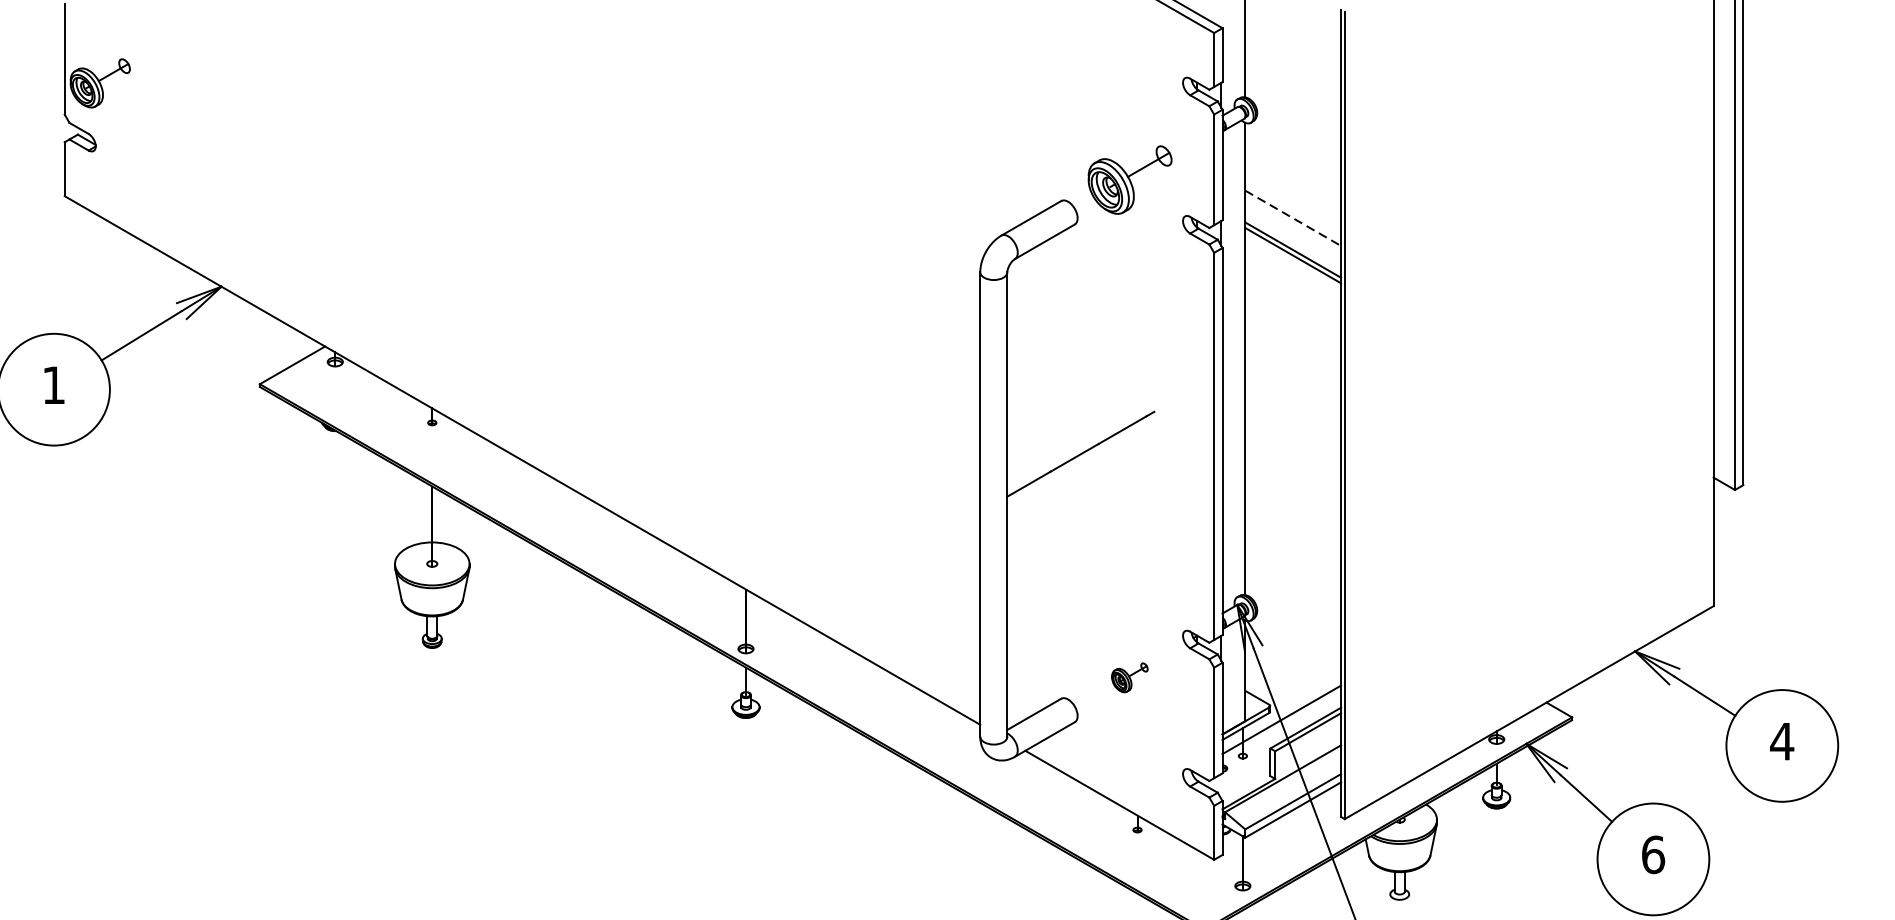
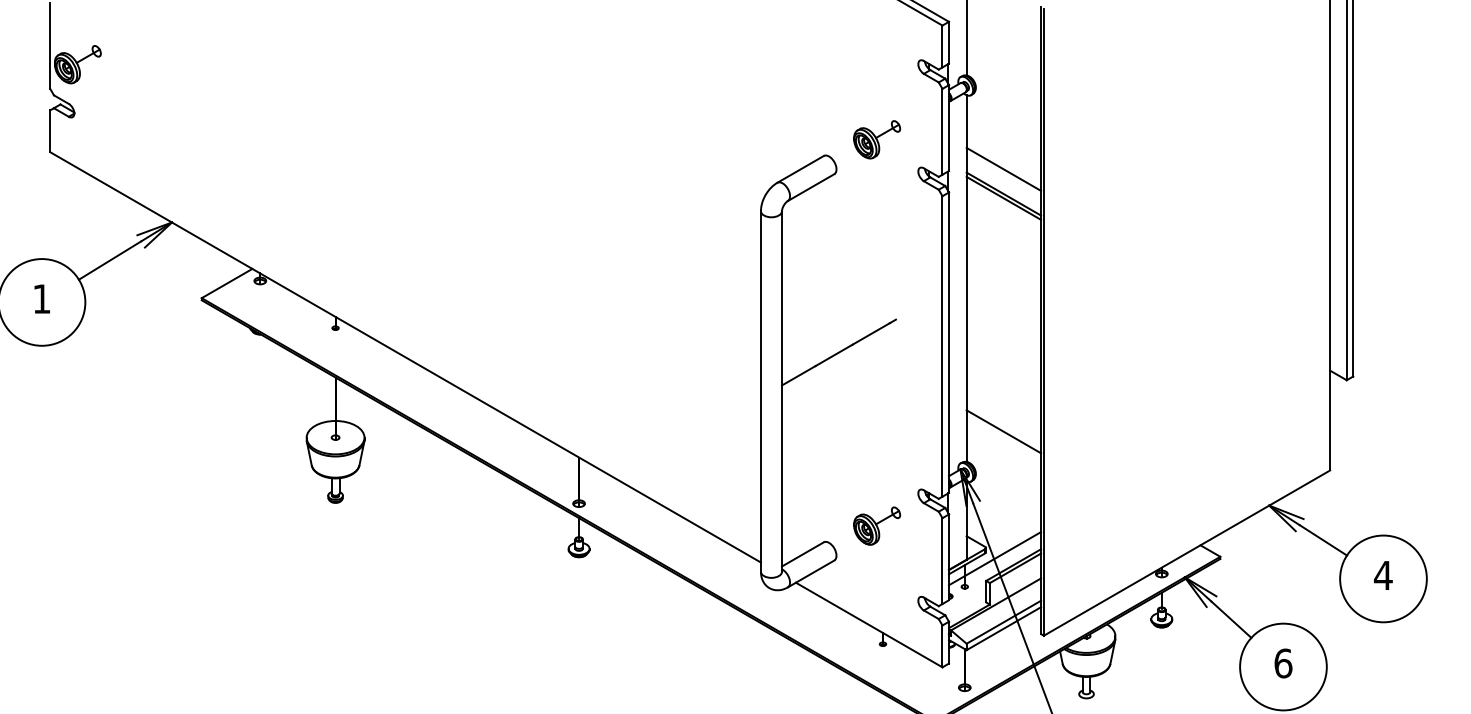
part: (1129, 179) -> (876, 139), size x0.71
line: (1292, 218) -> (1003, 169), dashed -> solid
line: (1292, 555) -> (1003, 431), added
part: (1129, 677) -> (876, 525), size x1.67

